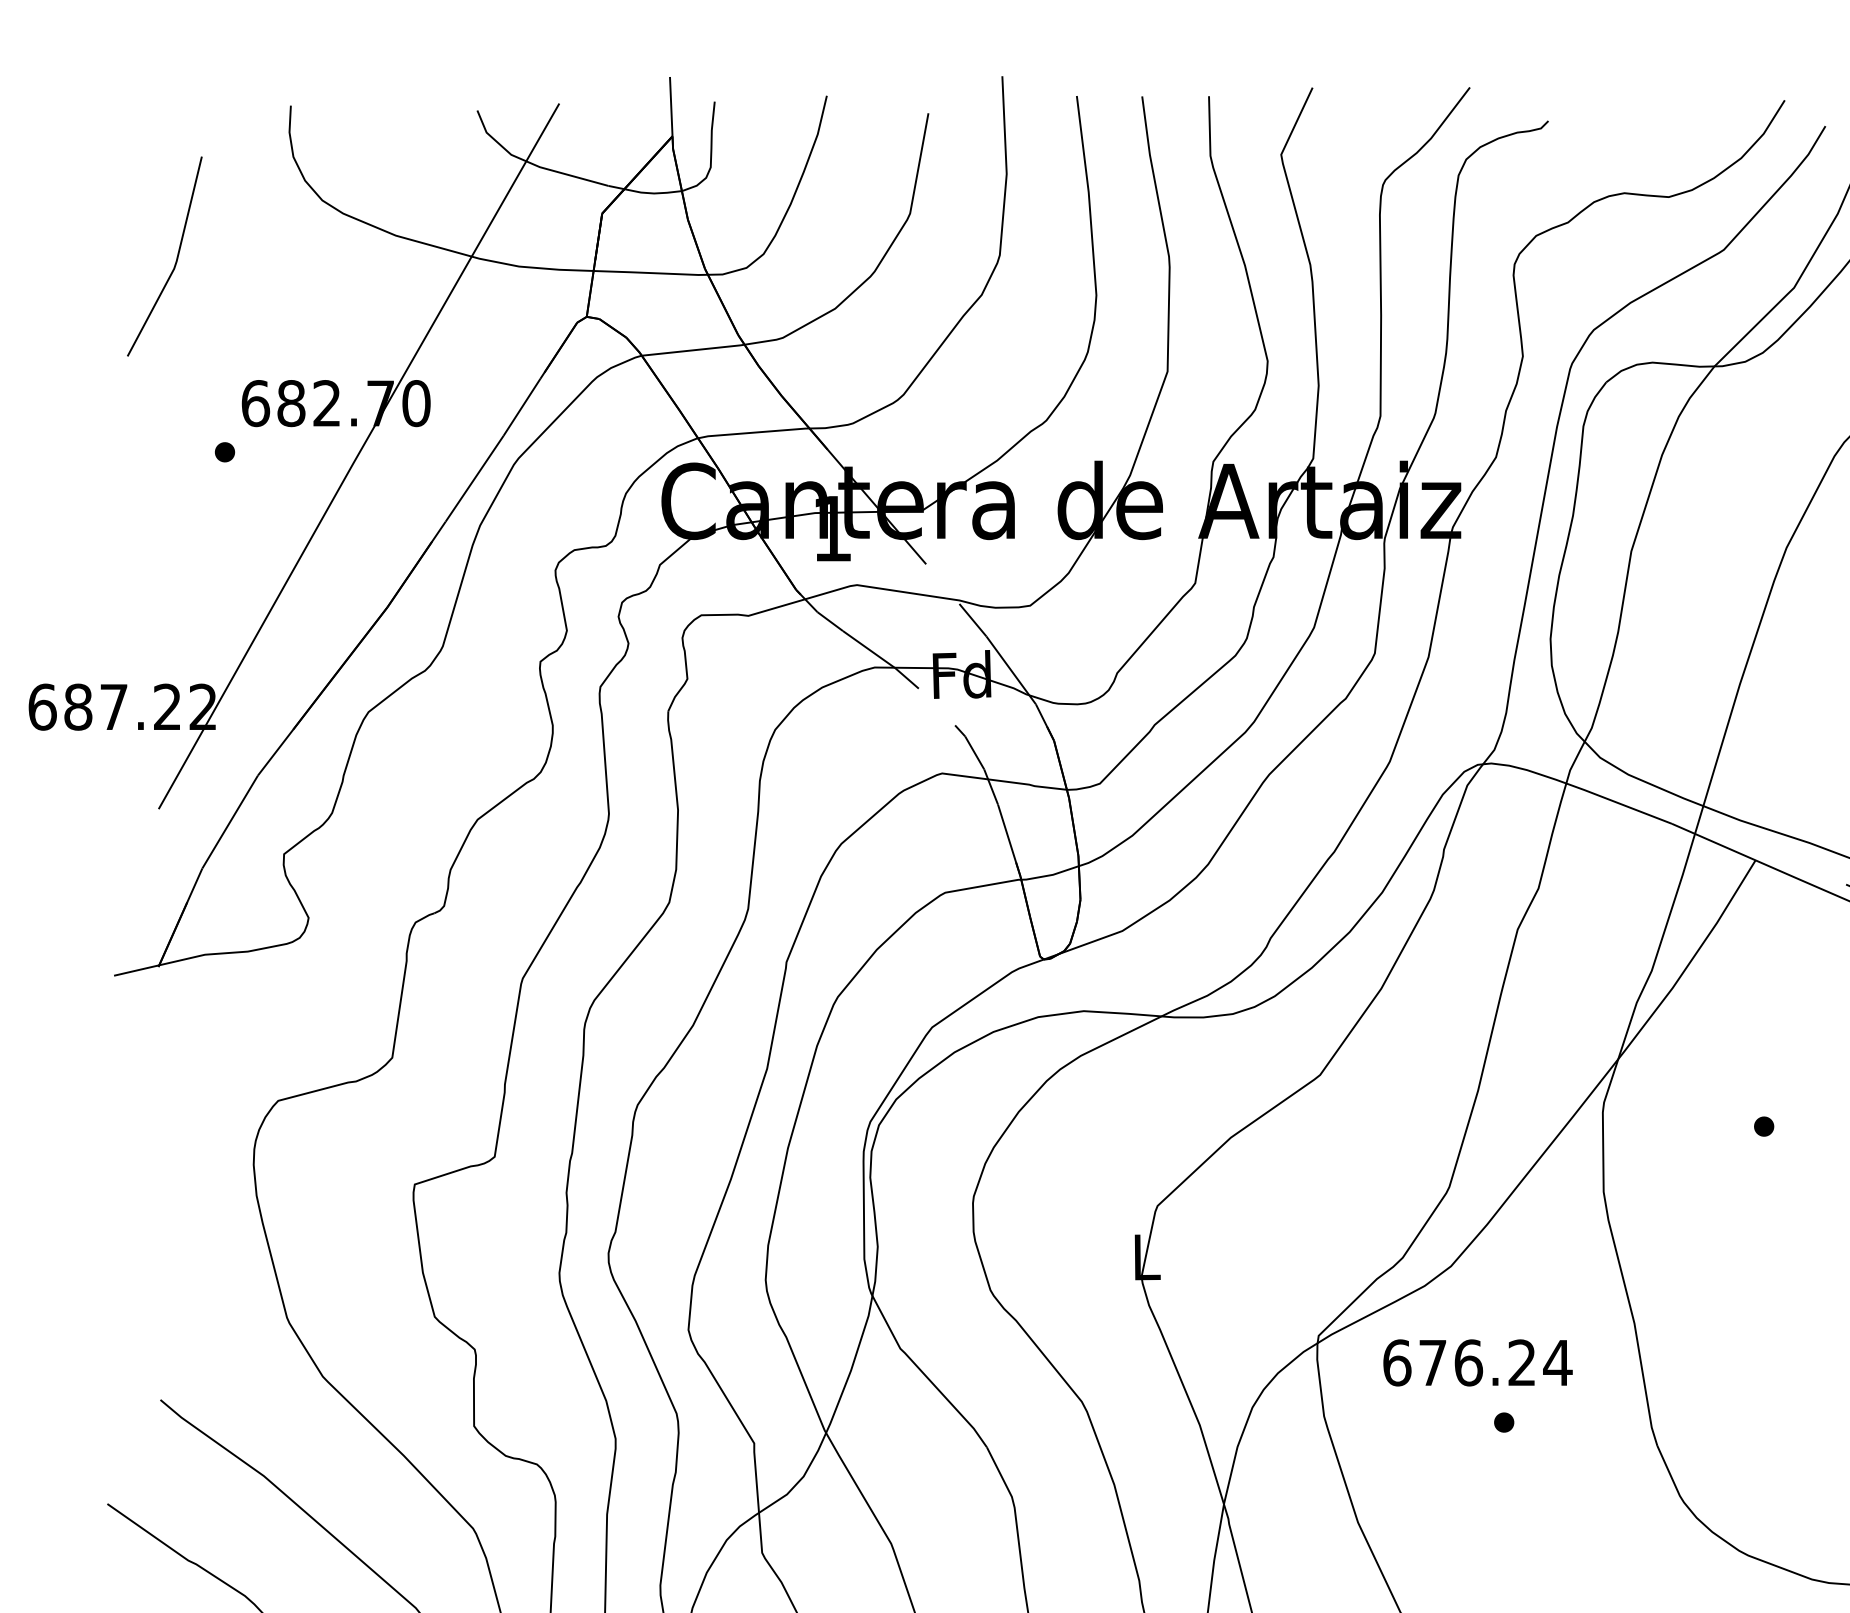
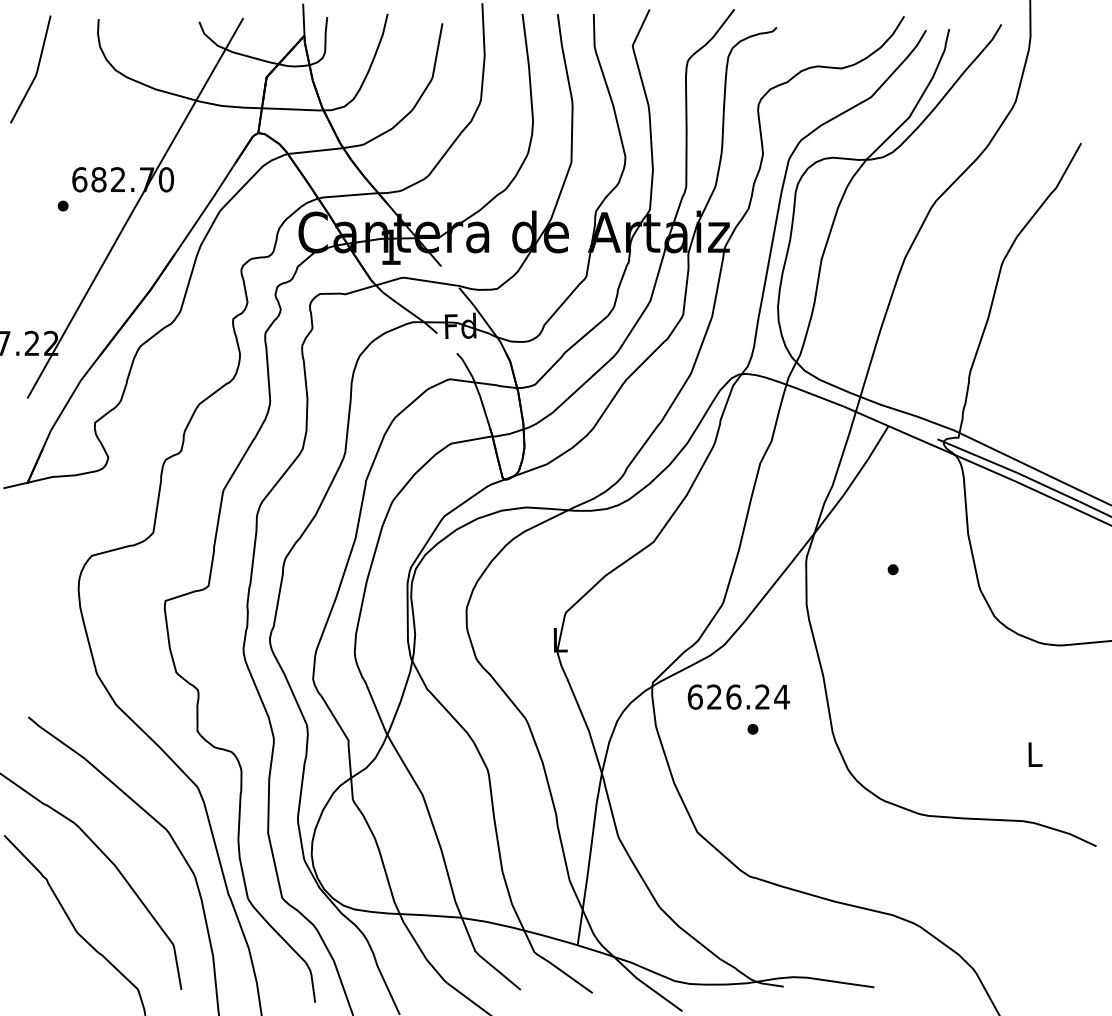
line: (175, 256) -> (36, 69), moved
text: (1432, 1361) -> (714, 696), 676.24 -> 626.24

